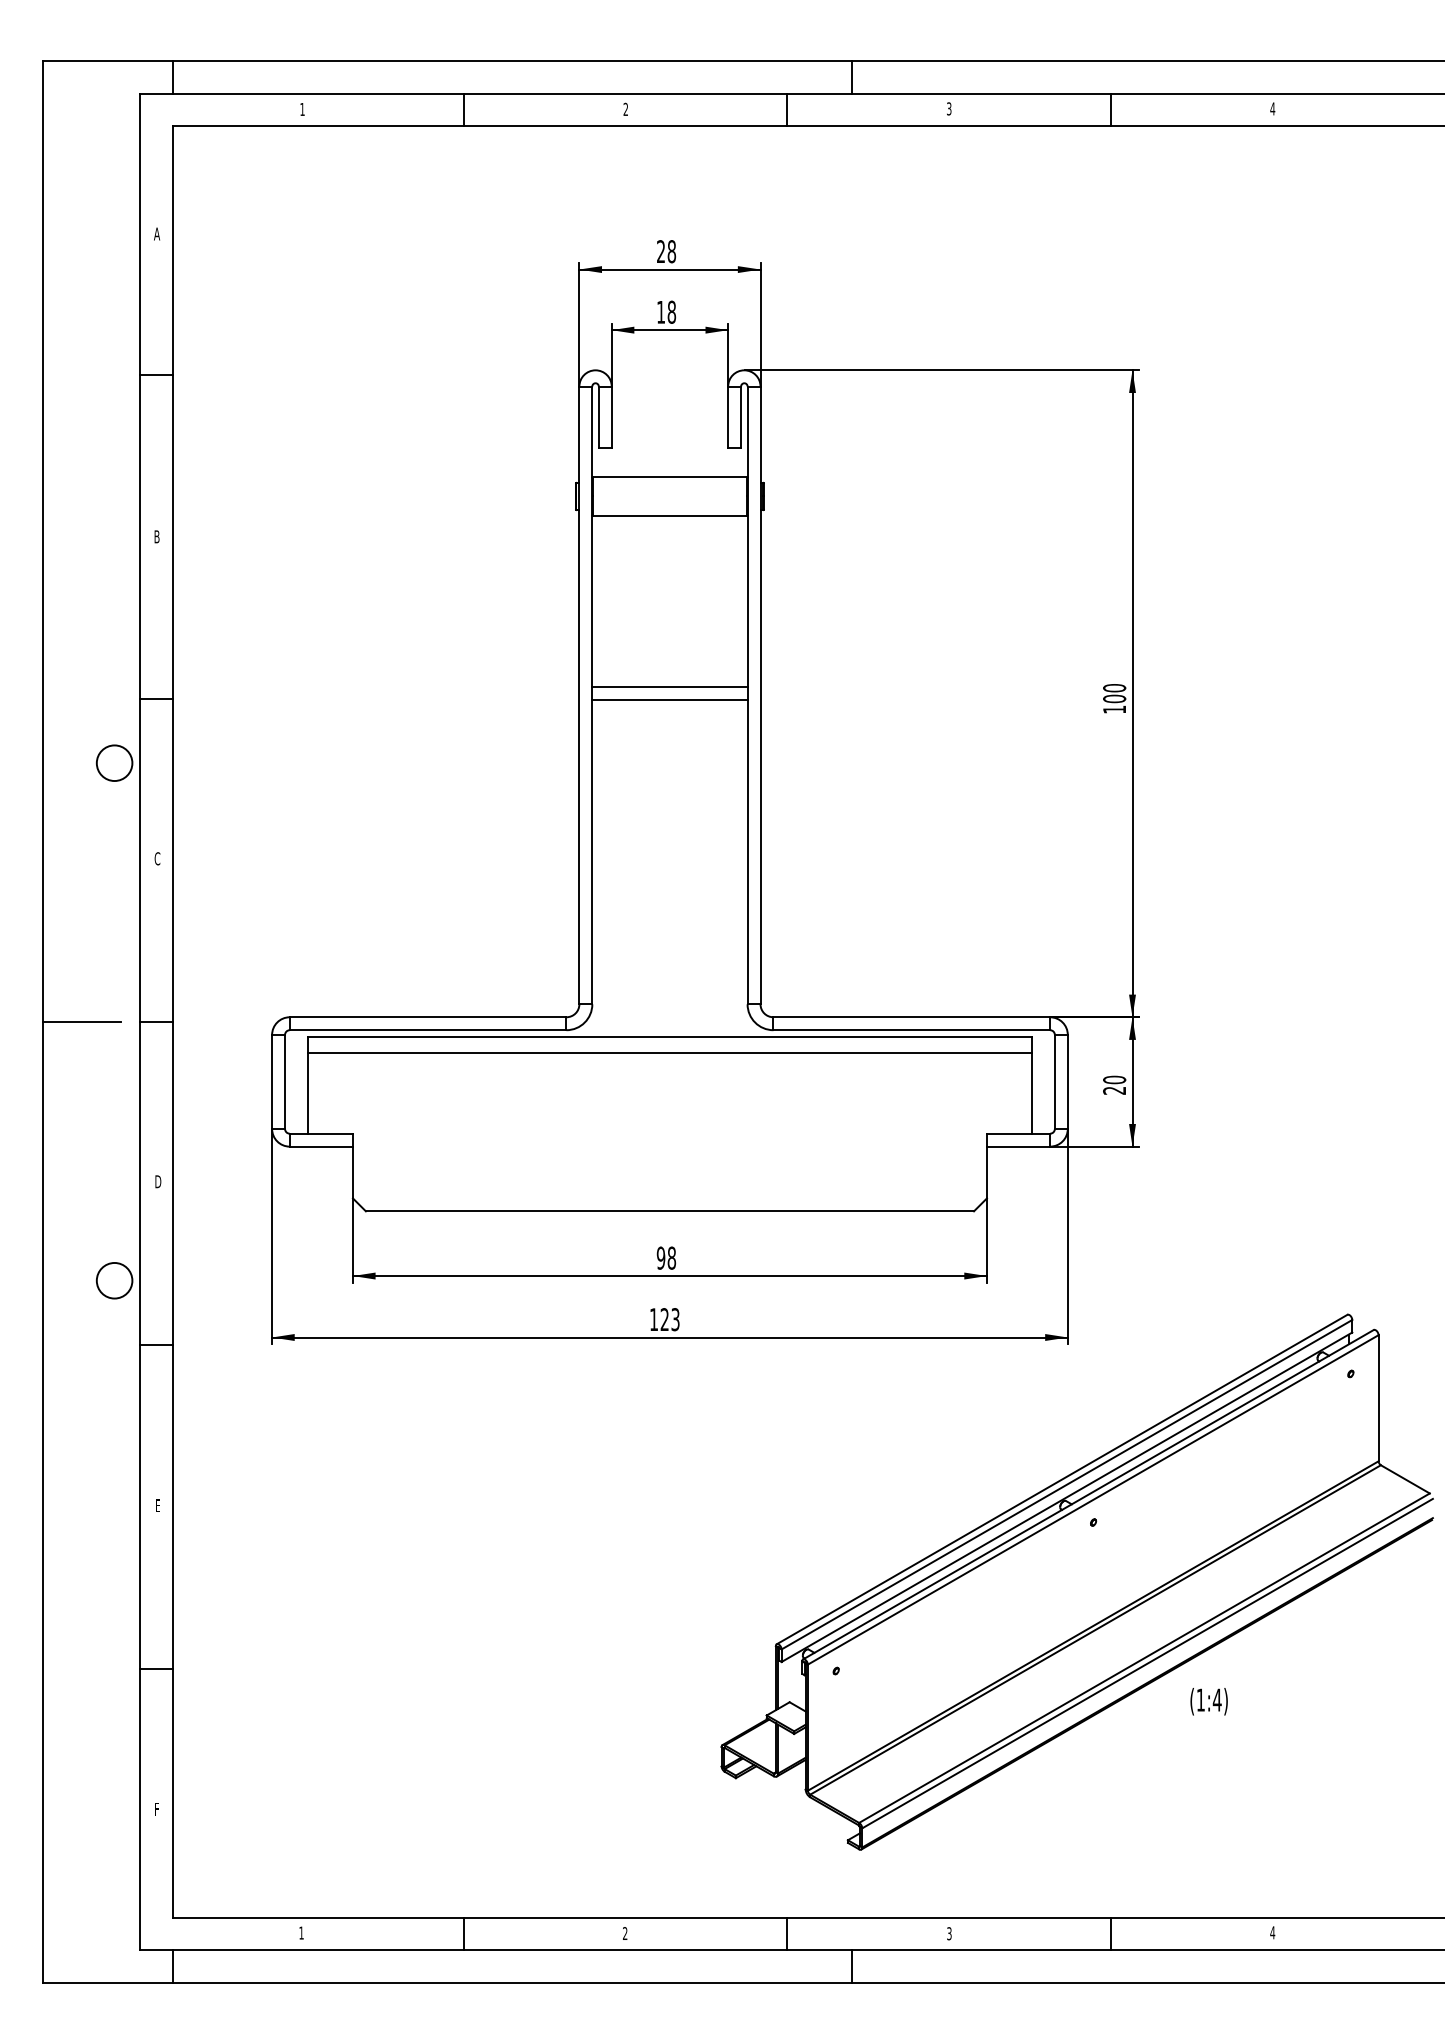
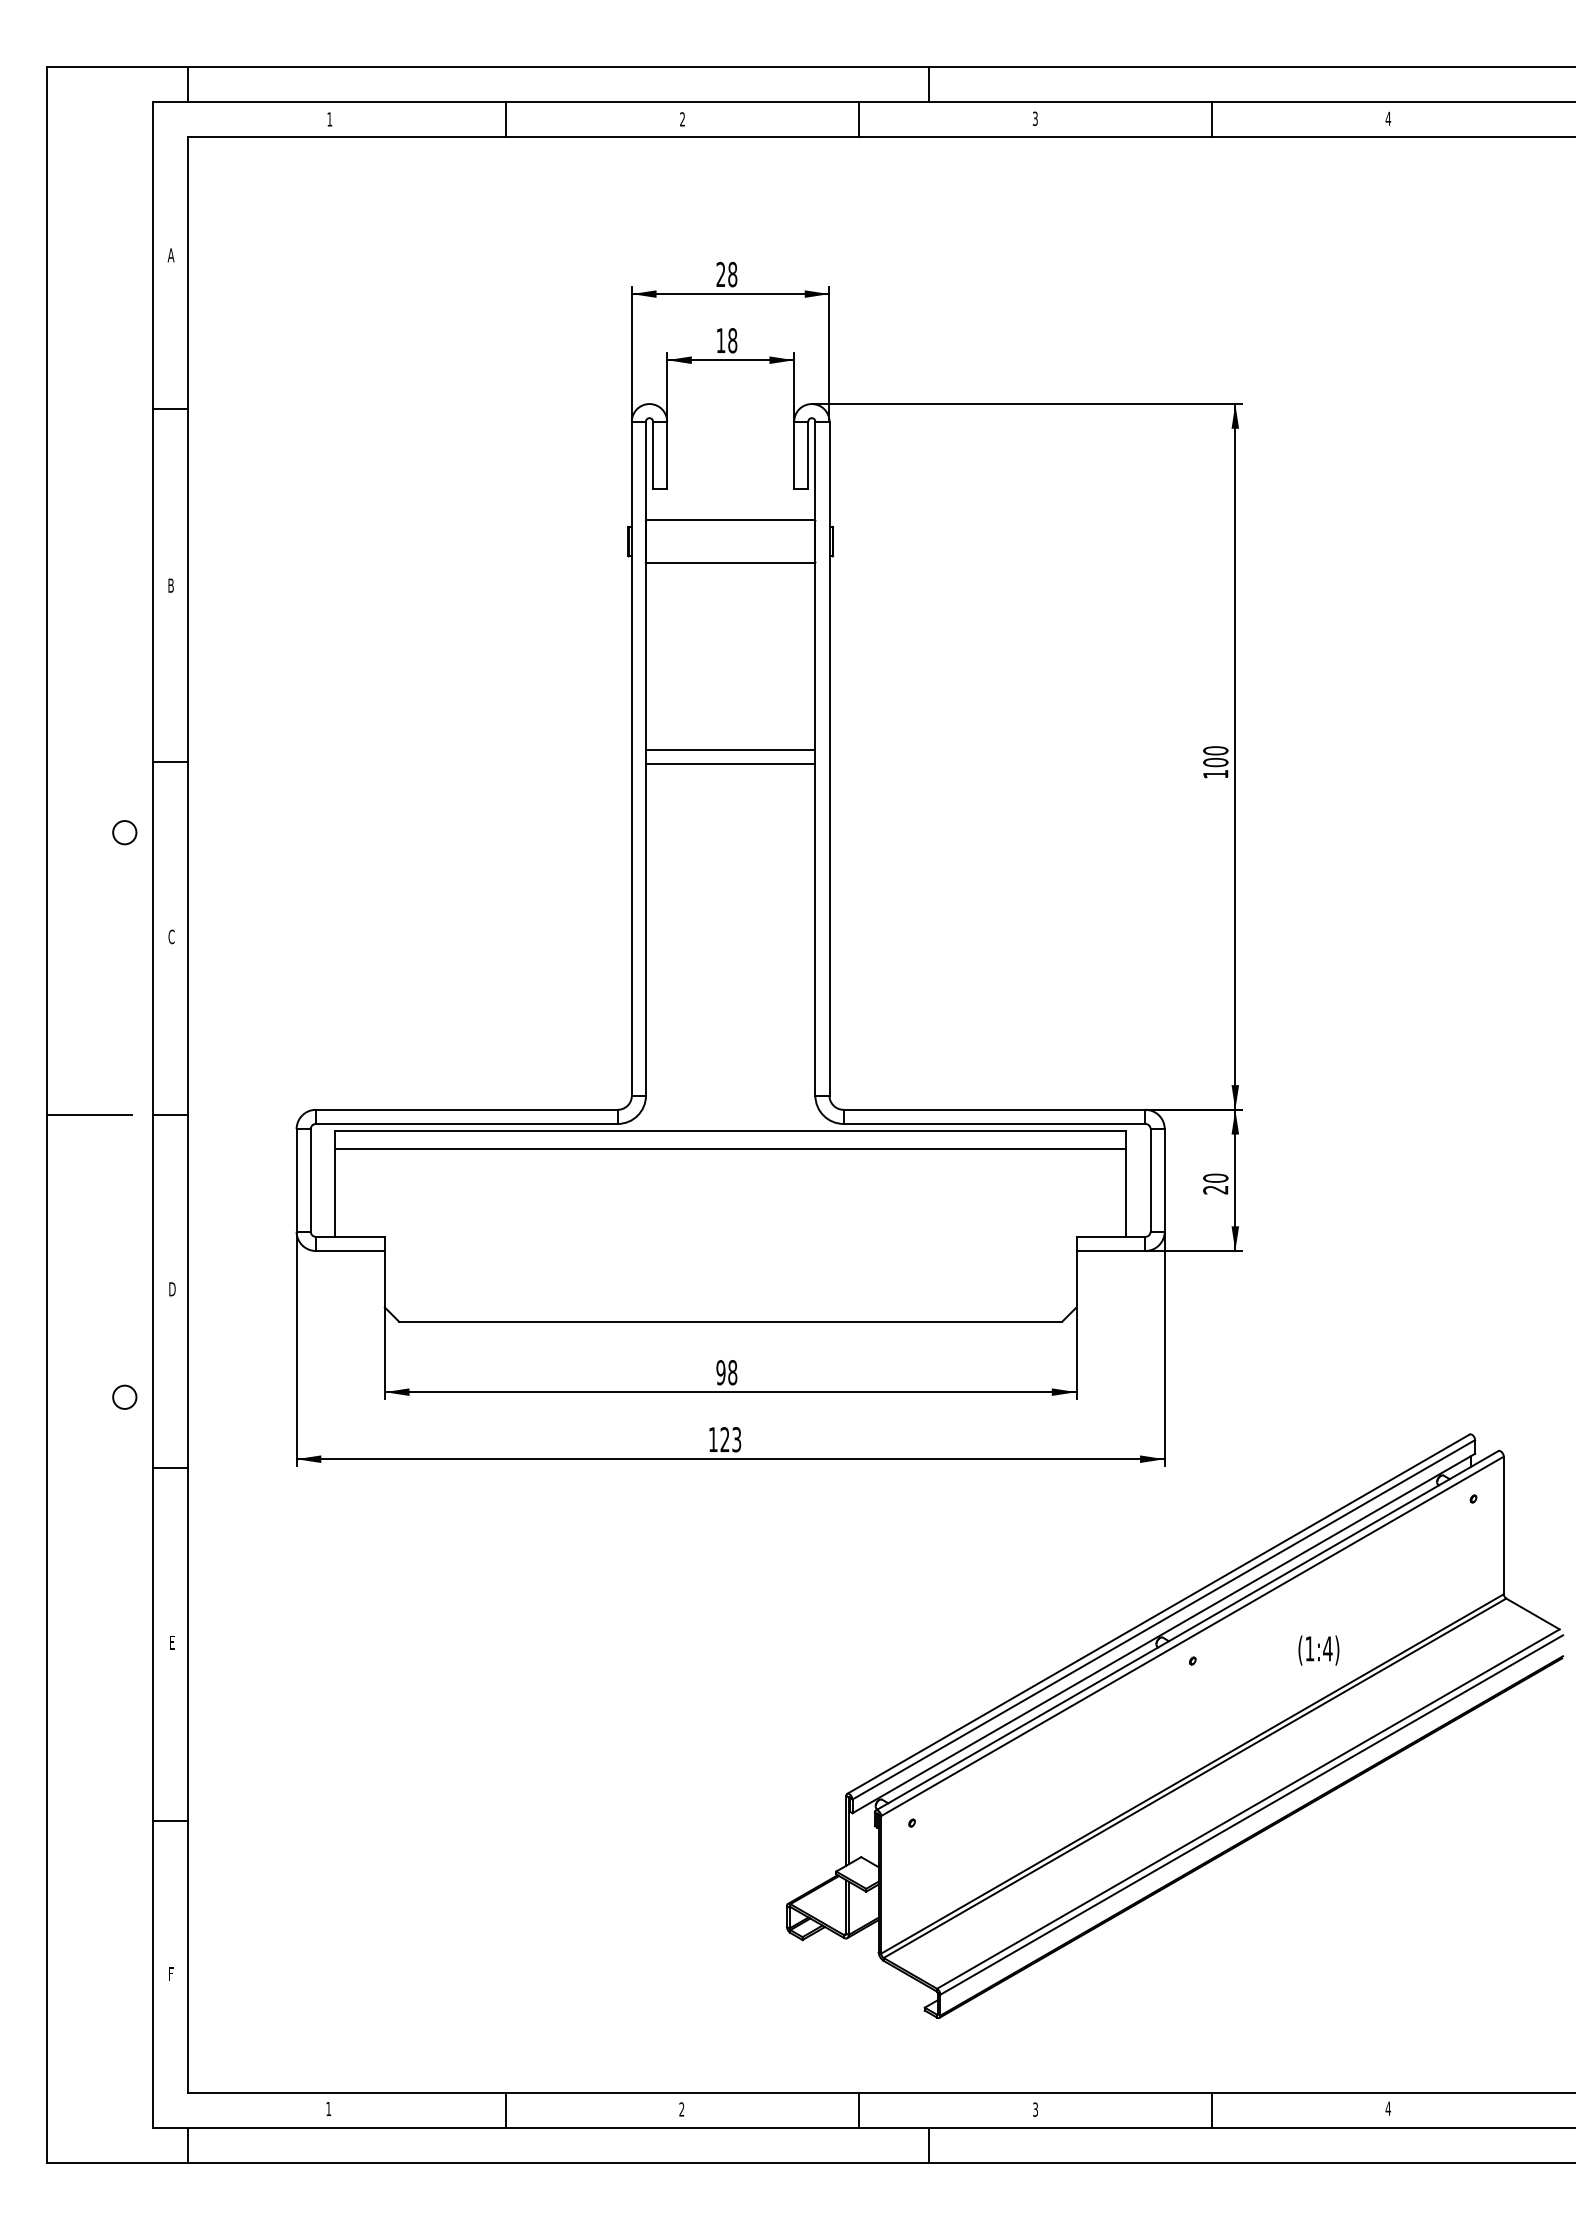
circle: (114, 763) -> (124, 832), size x0.6
circle: (114, 1280) -> (124, 1396), size x0.6
text: (1208, 1701) -> (1318, 1650), moved

